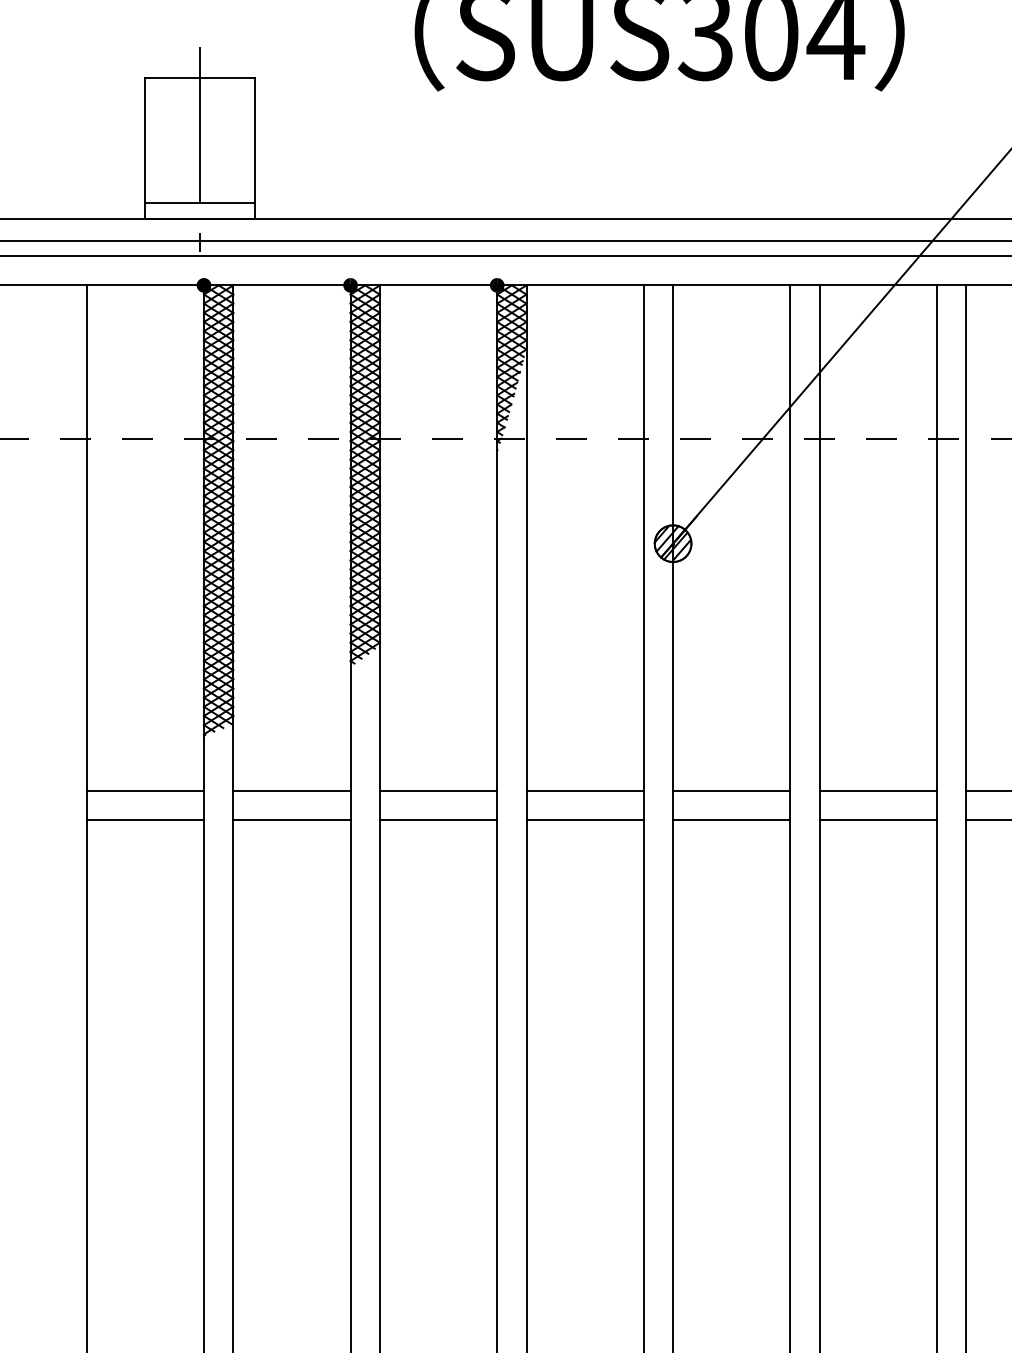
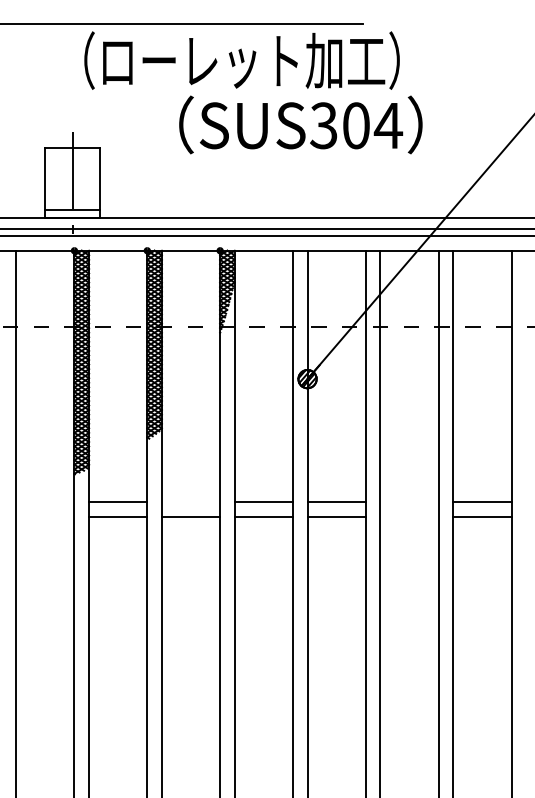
line: (145, 791) -> (45, 502), removed
line: (437, 791) -> (190, 502), removed
line: (878, 791) -> (409, 502), removed
line: (145, 820) -> (45, 516), removed
line: (878, 820) -> (409, 516), removed

